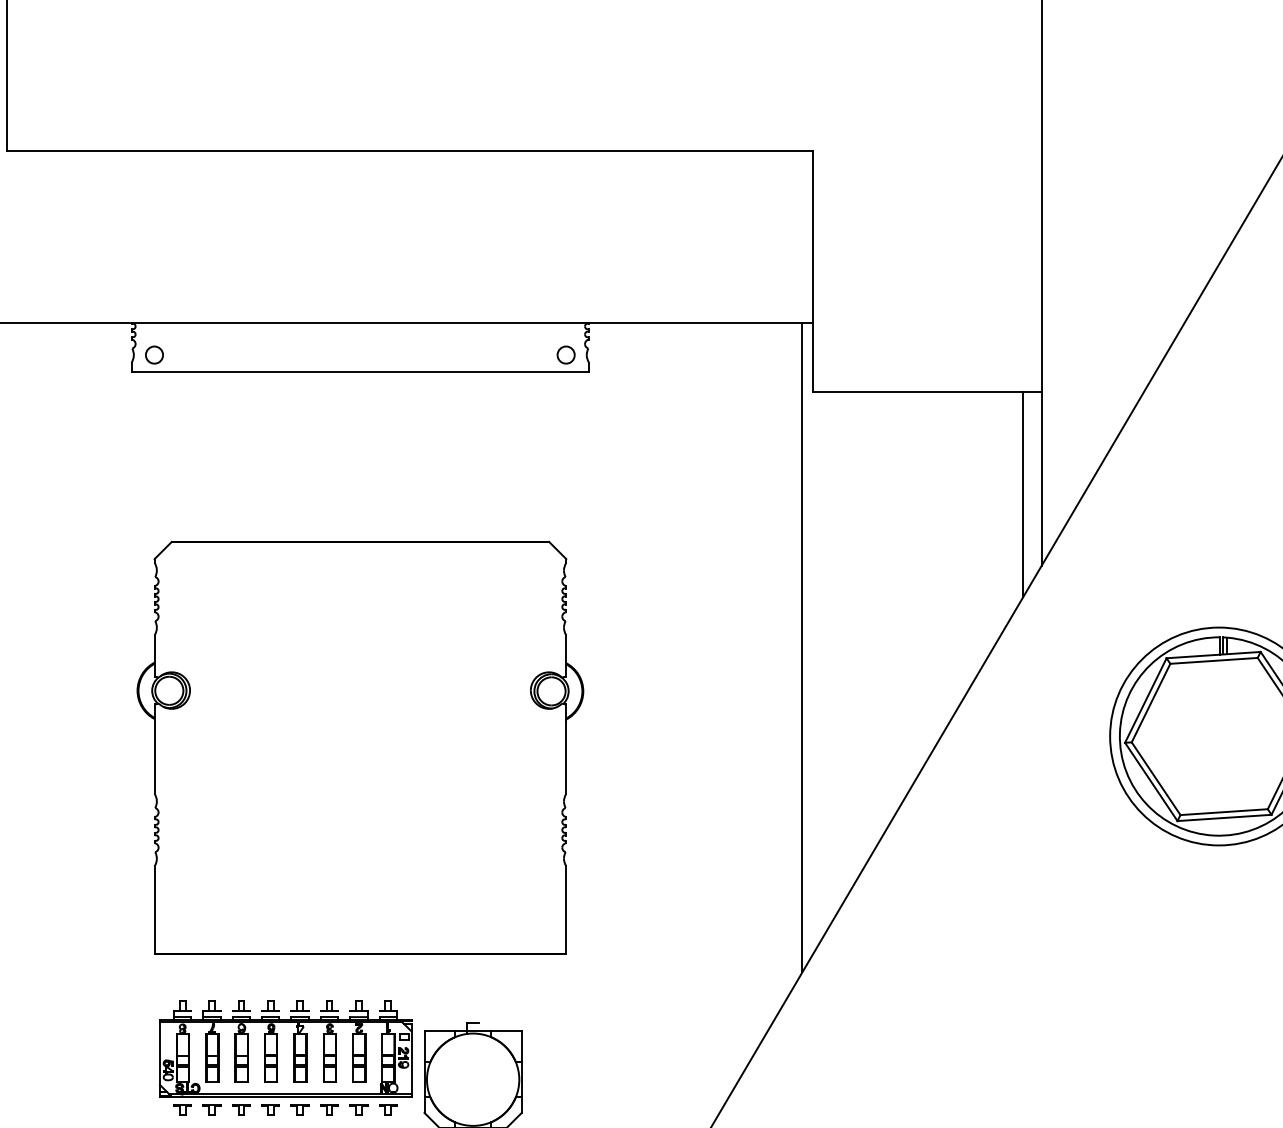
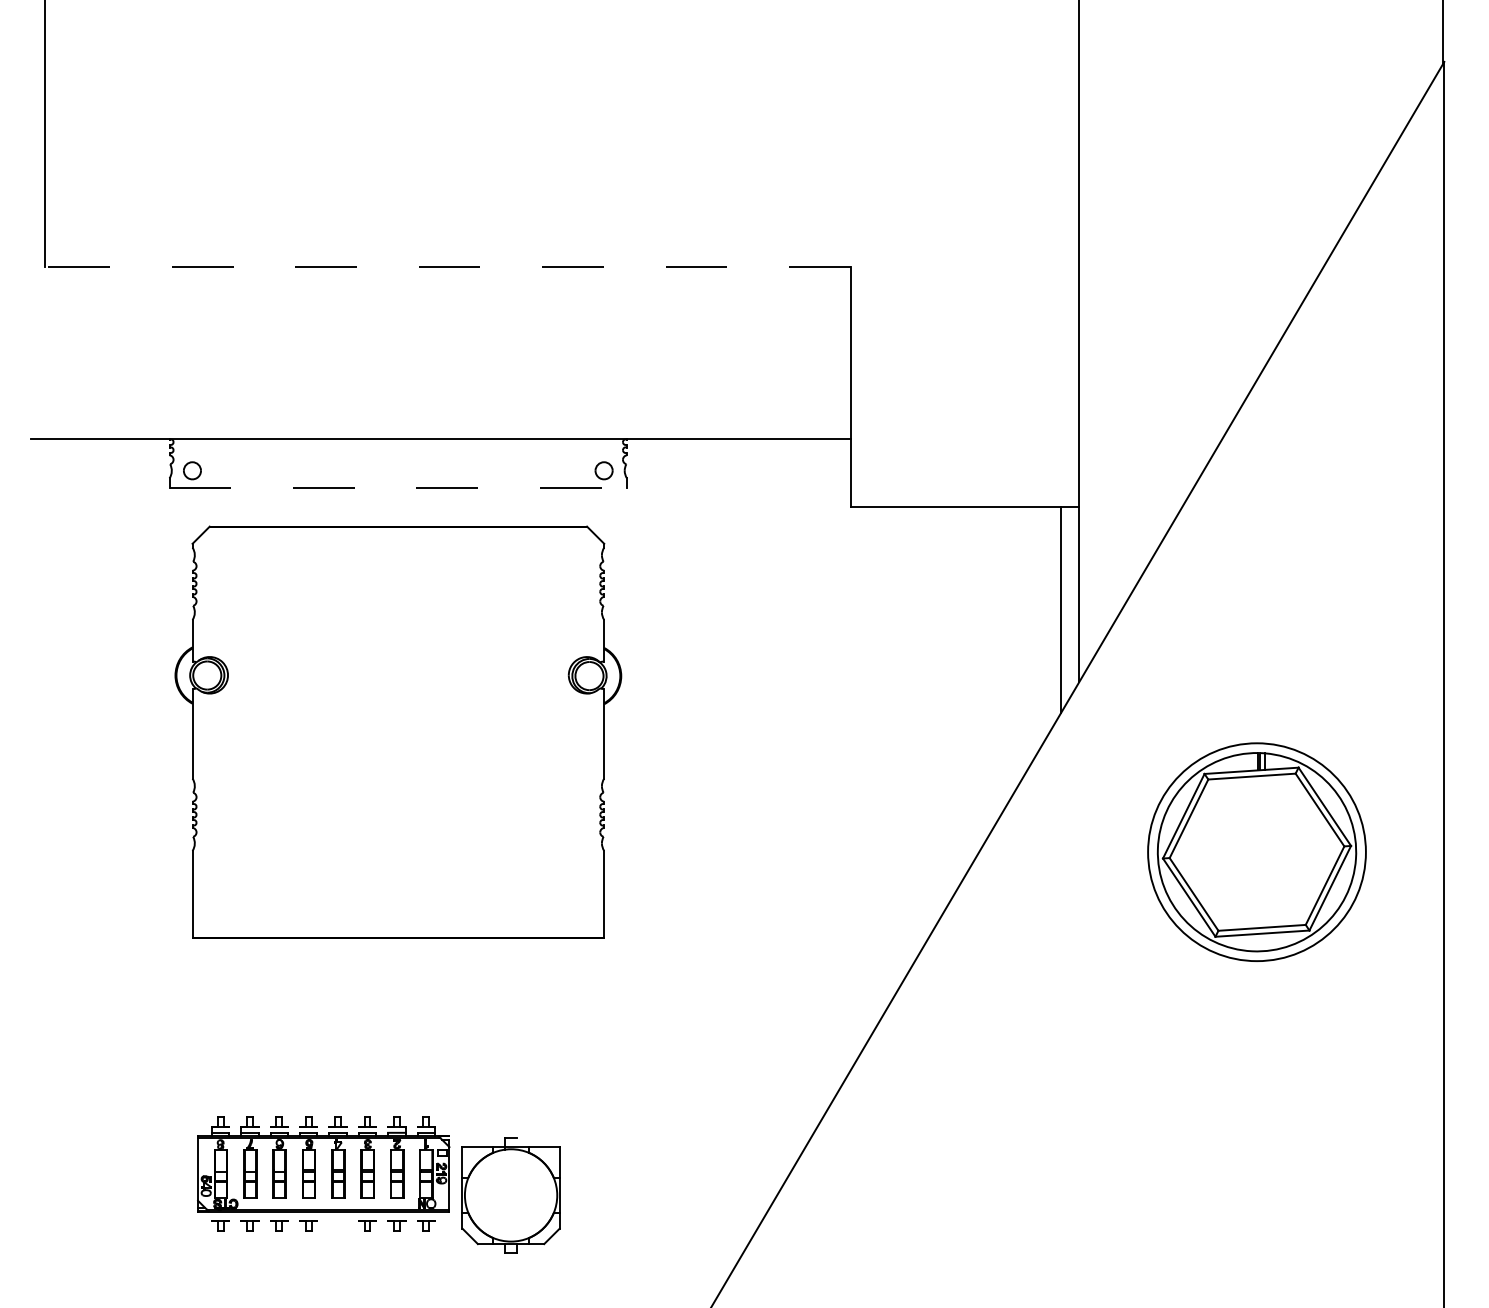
line: (409, 151) -> (447, 267), solid -> dashed
line: (360, 371) -> (398, 487), solid -> dashed
line: (802, 646) -> (840, 762), removed
part: (360, 746) -> (398, 731), moved
part: (299, 1109) -> (337, 1225), removed

